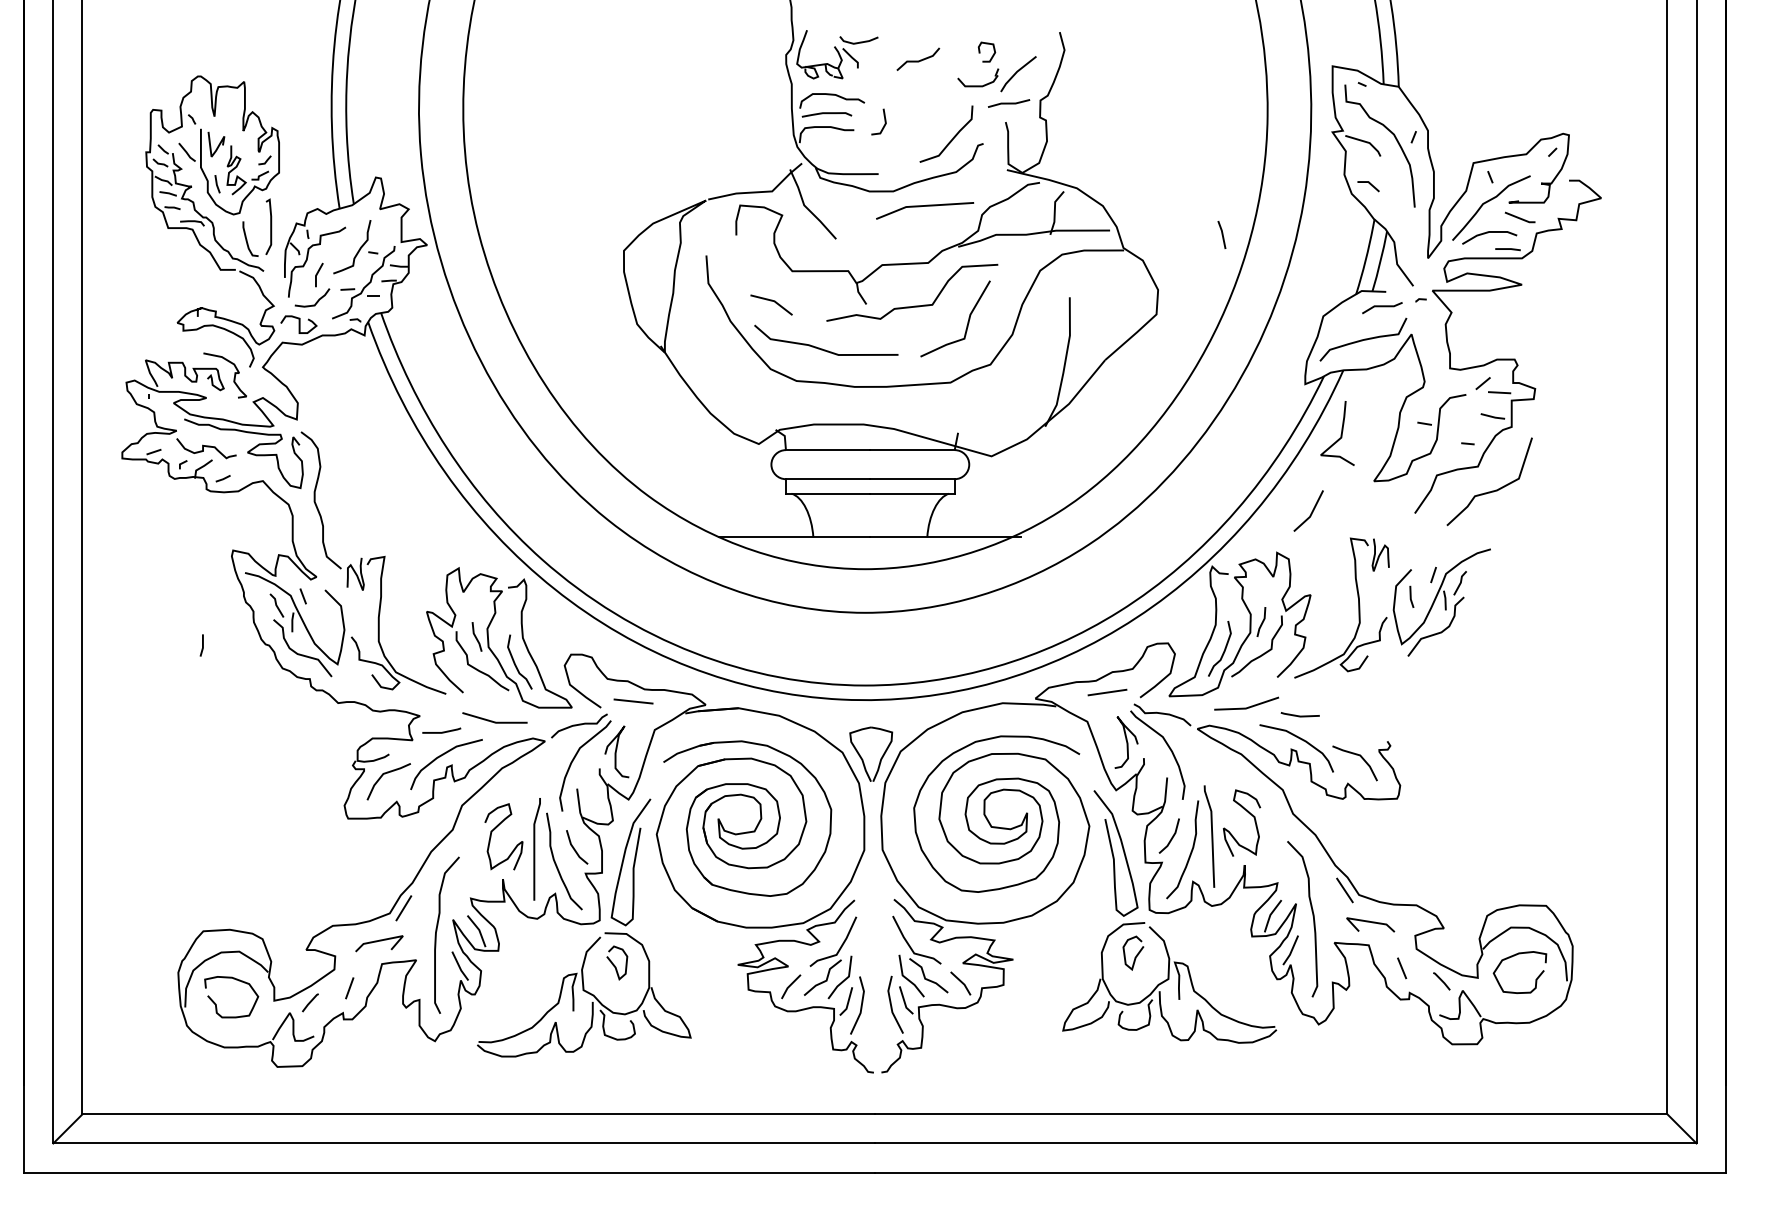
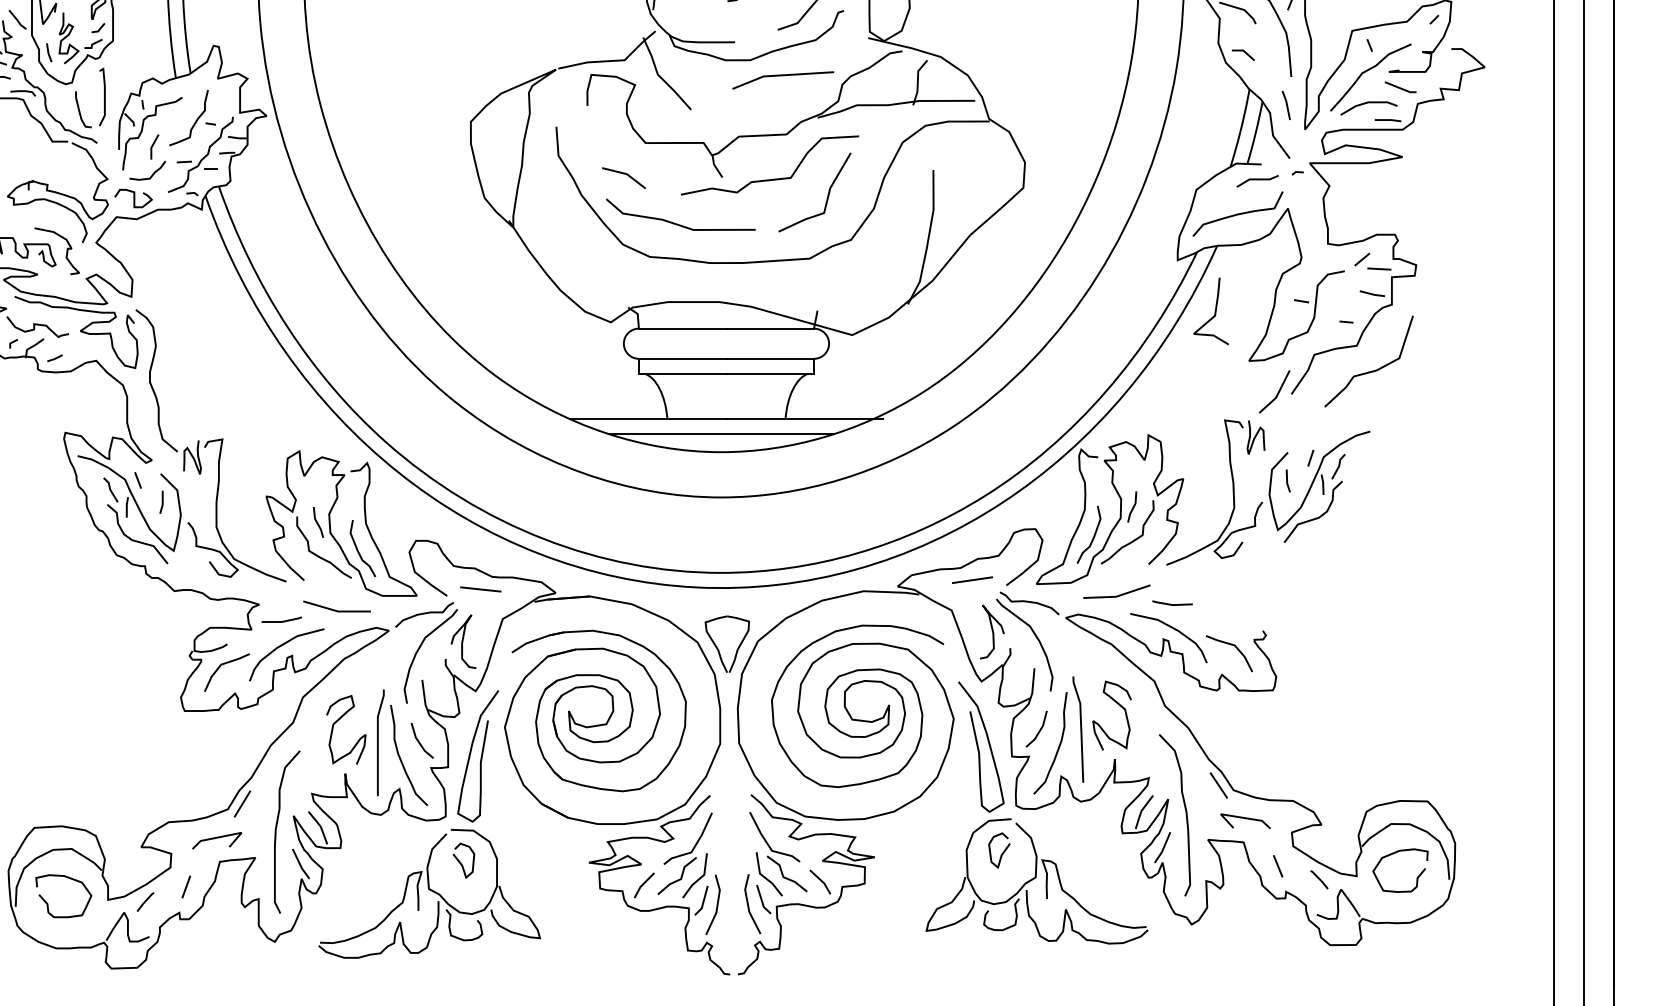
line: (1221, 234) -> (1285, 104), moved
line: (1311, 511) -> (1277, 392), moved
line: (865, 551) -> (721, 433), added
line: (202, 645) -> (162, 502), moved

